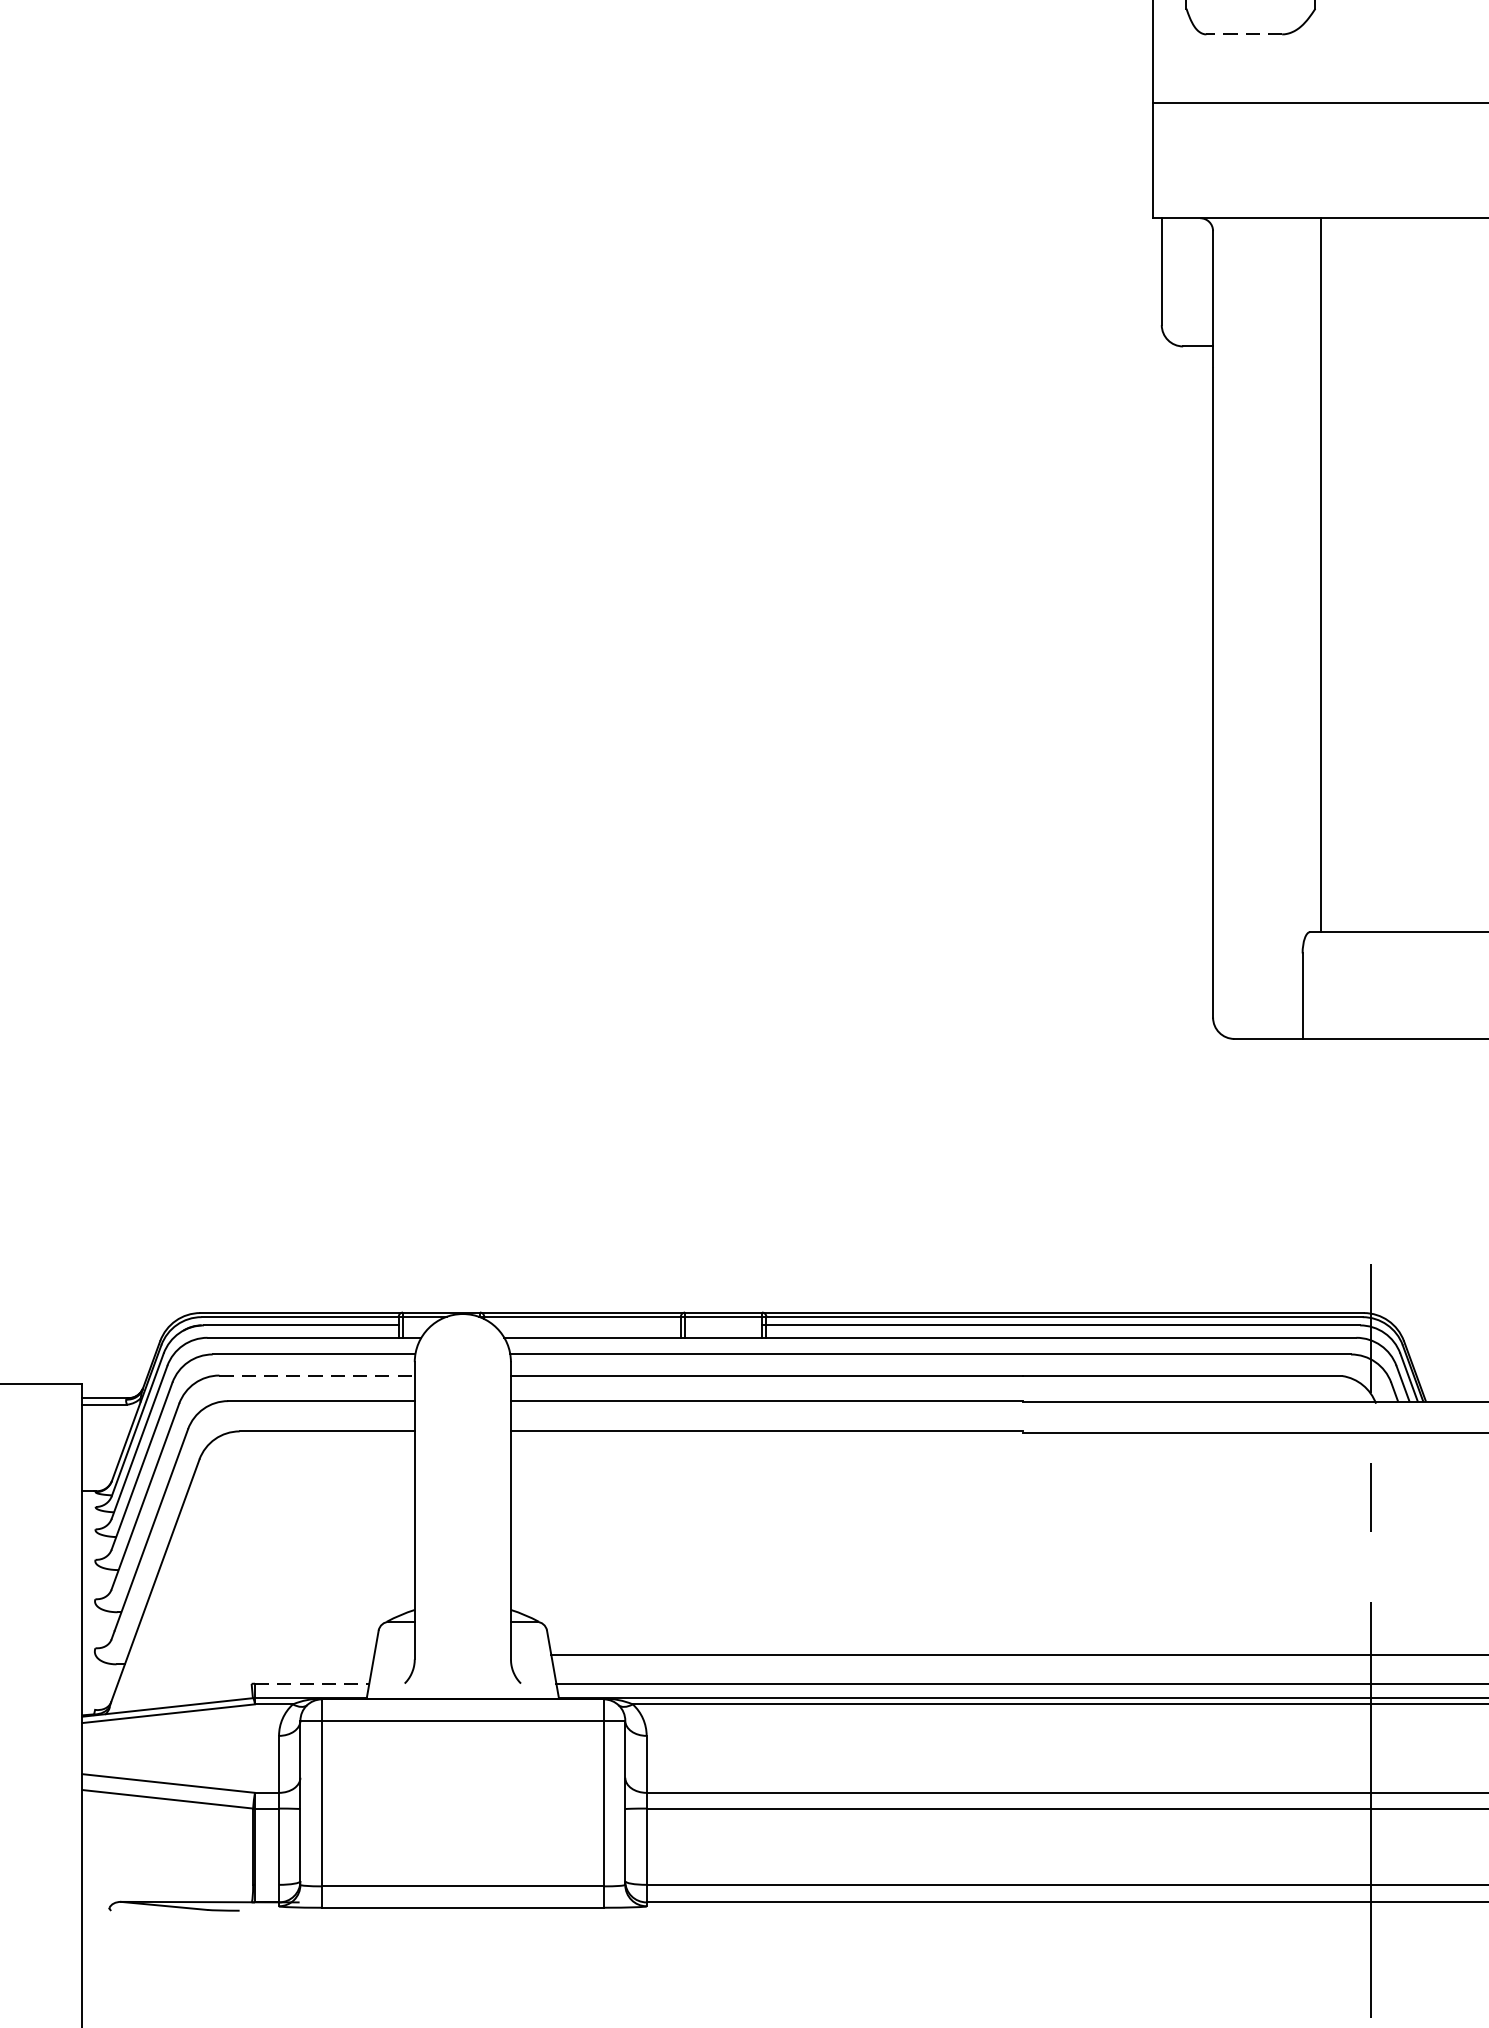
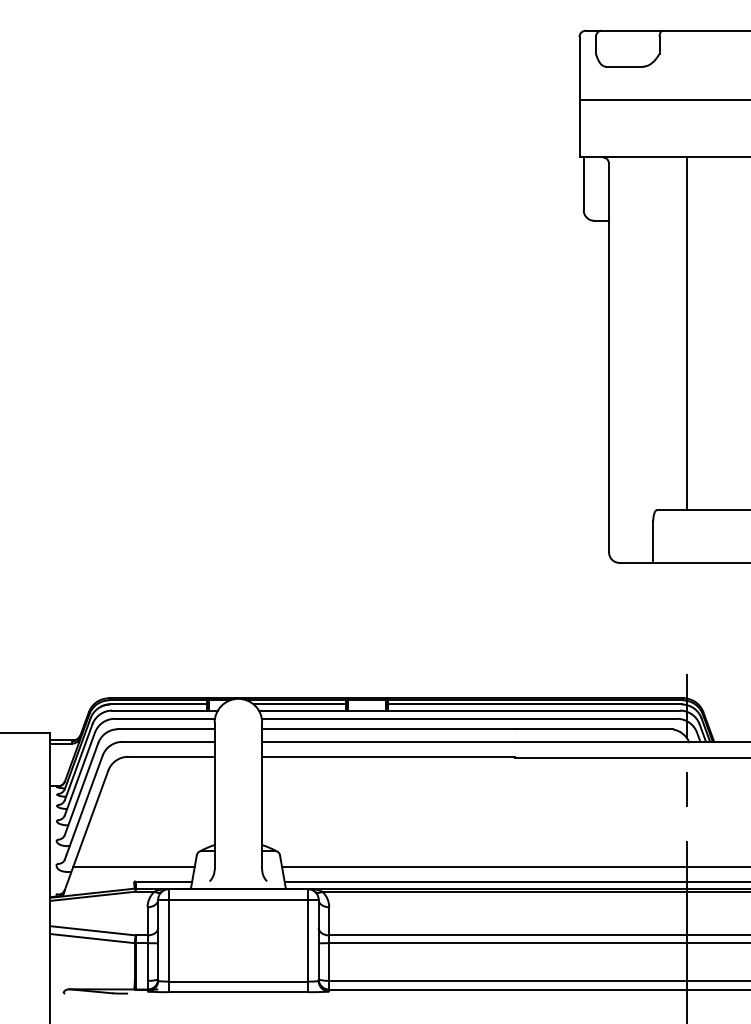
line: (1244, 34) -> (624, 66), dashed -> solid
line: (1321, 574) -> (687, 333), moved
line: (586, 1325) -> (299, 704), added
line: (317, 1376) -> (166, 729), dashed -> solid
line: (250, 1655) -> (133, 867), added
line: (313, 1683) -> (164, 881), dashed -> solid

